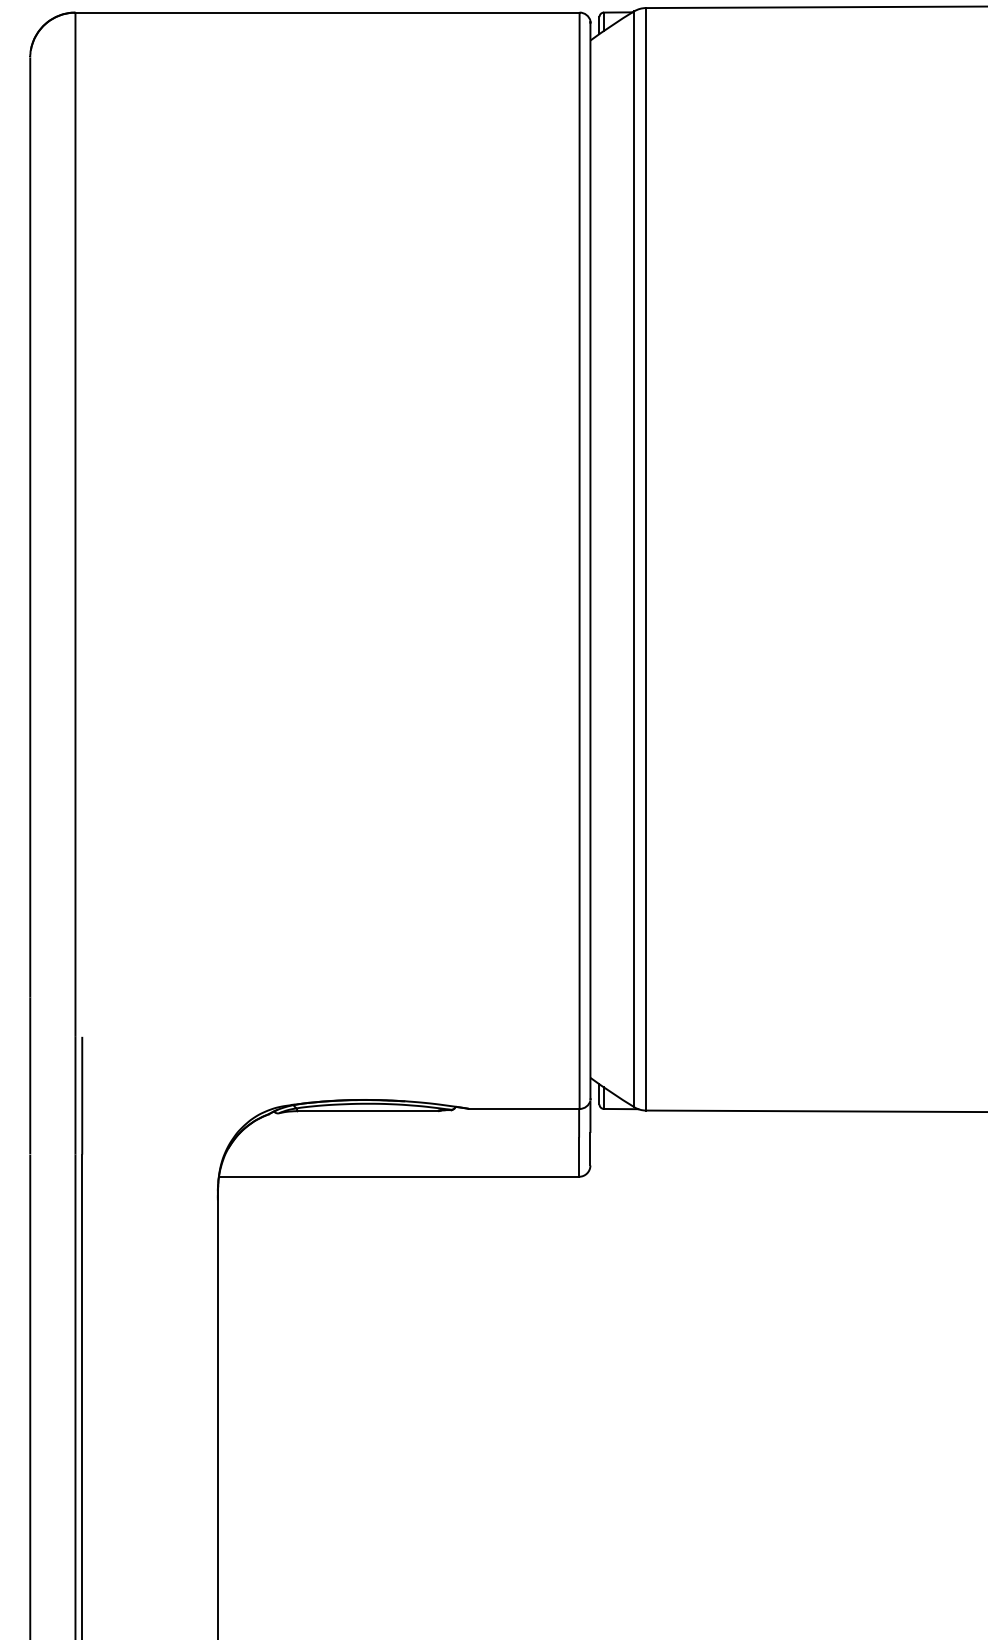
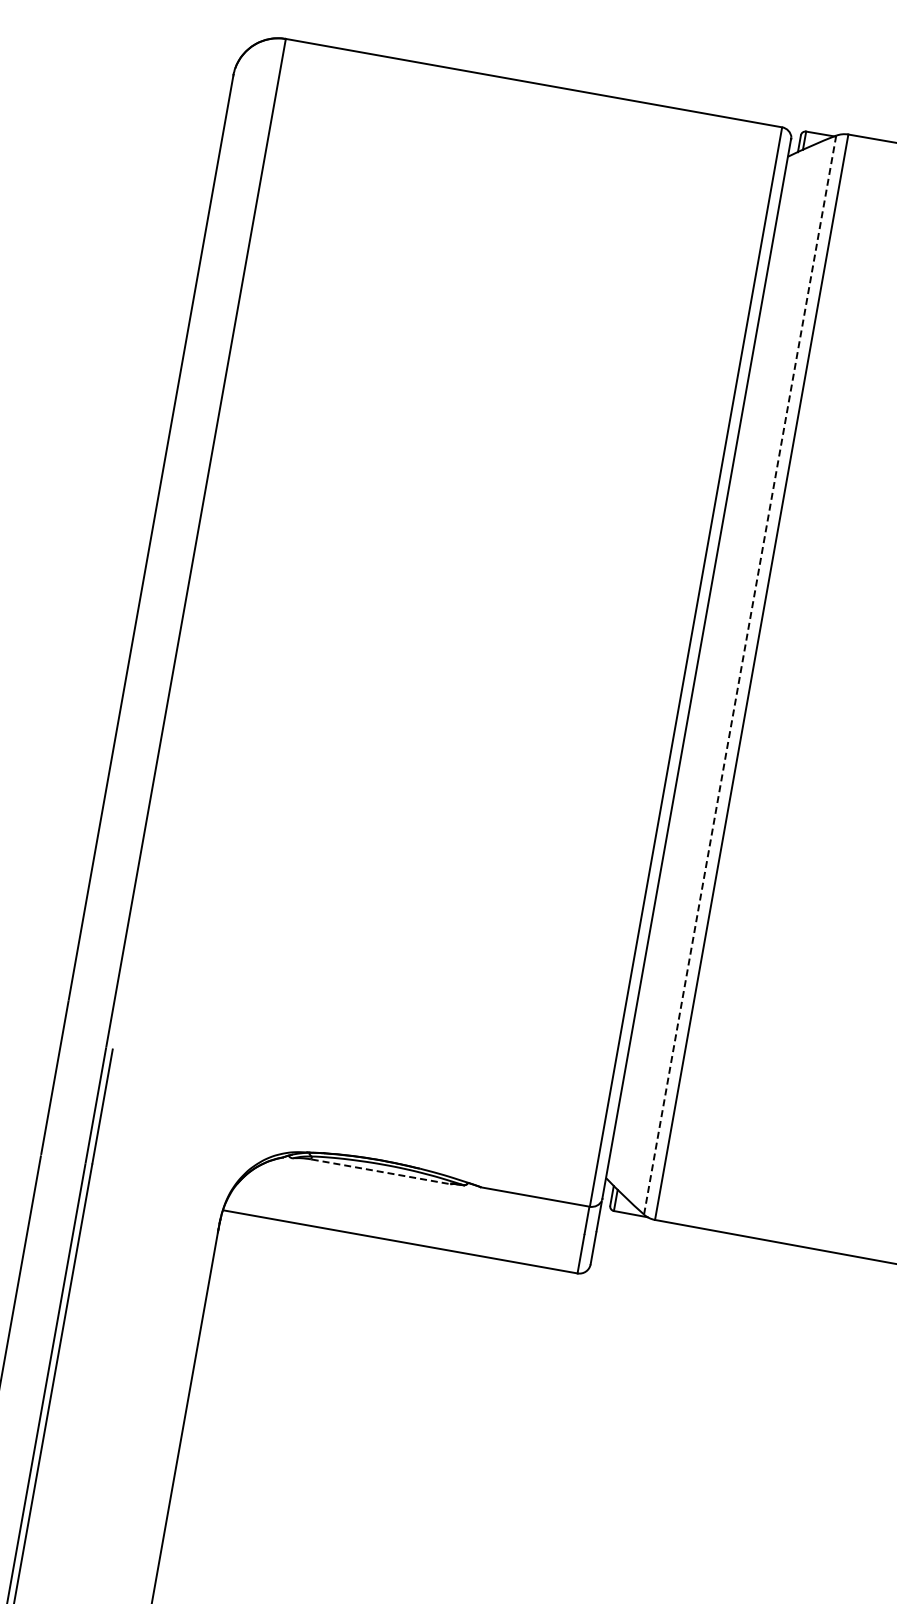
line: (634, 559) -> (740, 675), solid -> dashed
line: (368, 1111) -> (381, 1172), solid -> dashed

